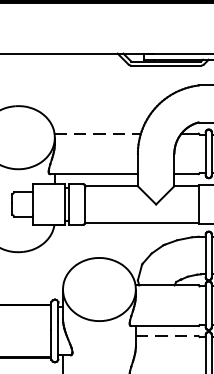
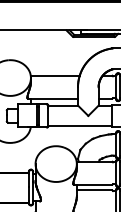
line: (98, 133) -> (55, 75), dashed -> solid
line: (167, 336) -> (94, 190), dashed -> solid

